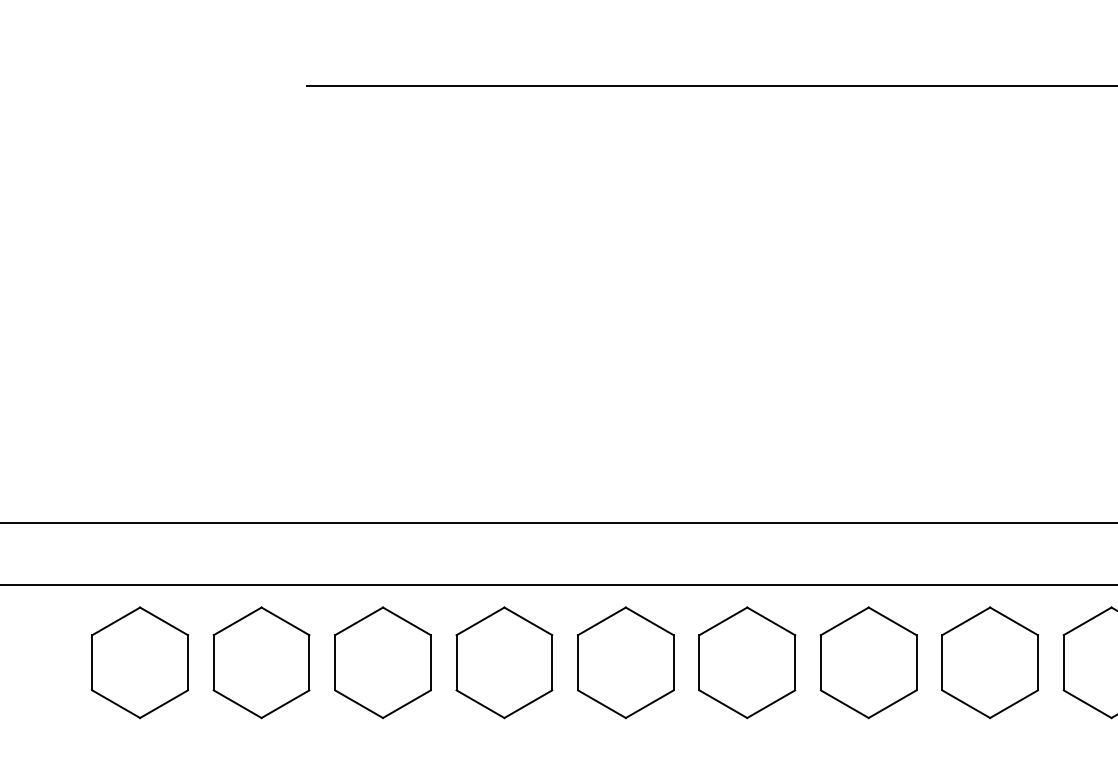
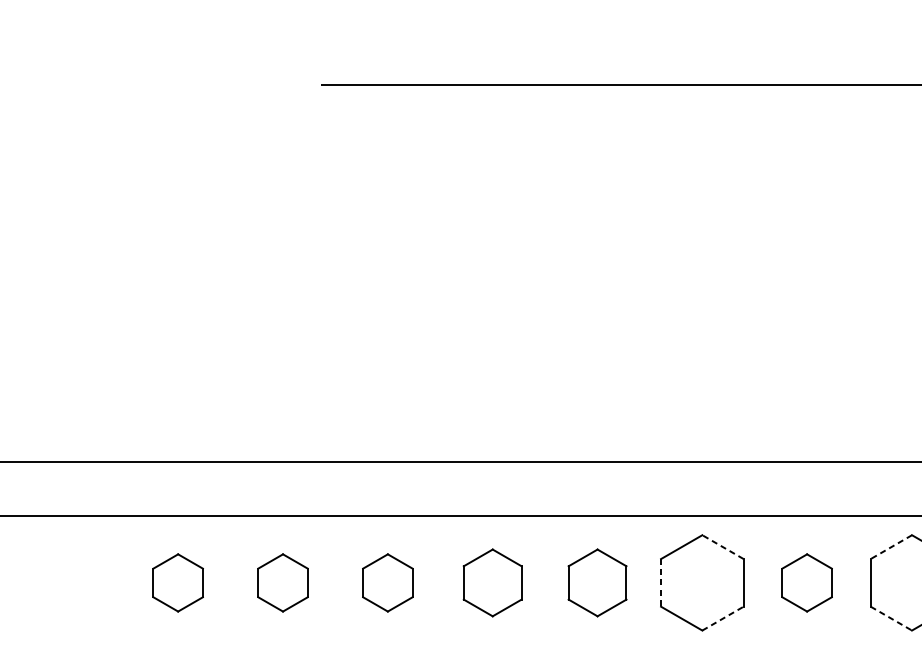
line: (771, 621) -> (723, 547), solid -> dashed
line: (966, 621) -> (891, 547), solid -> dashed
part: (139, 662) -> (177, 582), size x0.6
part: (261, 662) -> (282, 582), size x0.6
part: (382, 662) -> (387, 582), size x0.6
part: (504, 662) -> (492, 582), size x0.7
part: (625, 662) -> (597, 582), size x0.7
line: (699, 662) -> (661, 582), solid -> dashed
part: (868, 662) -> (807, 582), size x0.6
line: (771, 704) -> (723, 618), solid -> dashed
line: (966, 704) -> (891, 618), solid -> dashed

